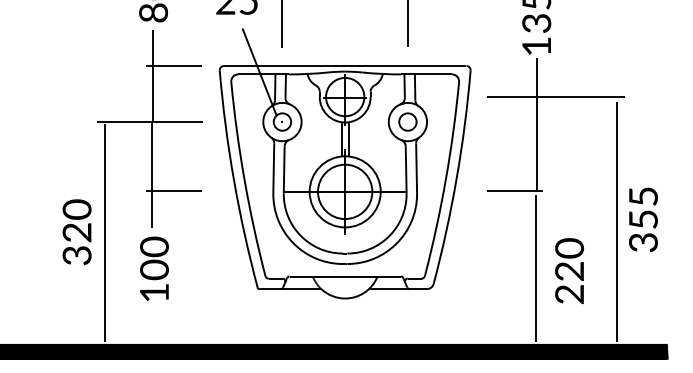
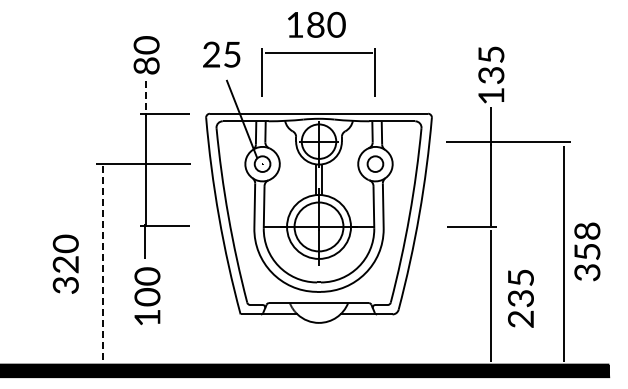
line: (152, 50) -> (145, 99), solid -> dashed
text: (643, 195) -> (587, 230), 355 -> 358
text: (76, 231) -> (65, 263), moved
line: (105, 233) -> (103, 264), solid -> dashed
text: (569, 259) -> (520, 287), 220 -> 235

